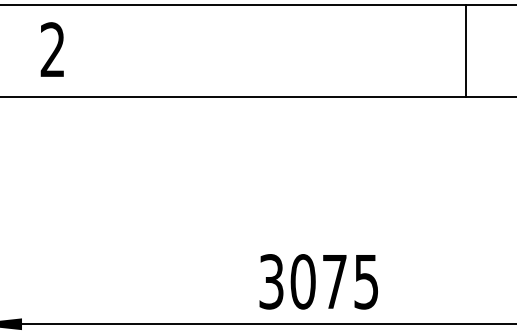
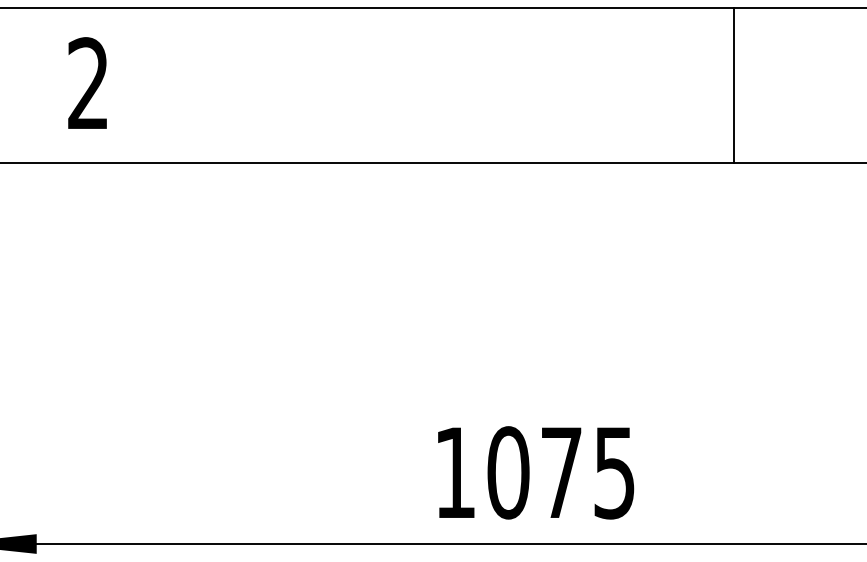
line: (465, 51) -> (733, 86), moved
text: (271, 281) -> (455, 472), 3075 -> 1075

